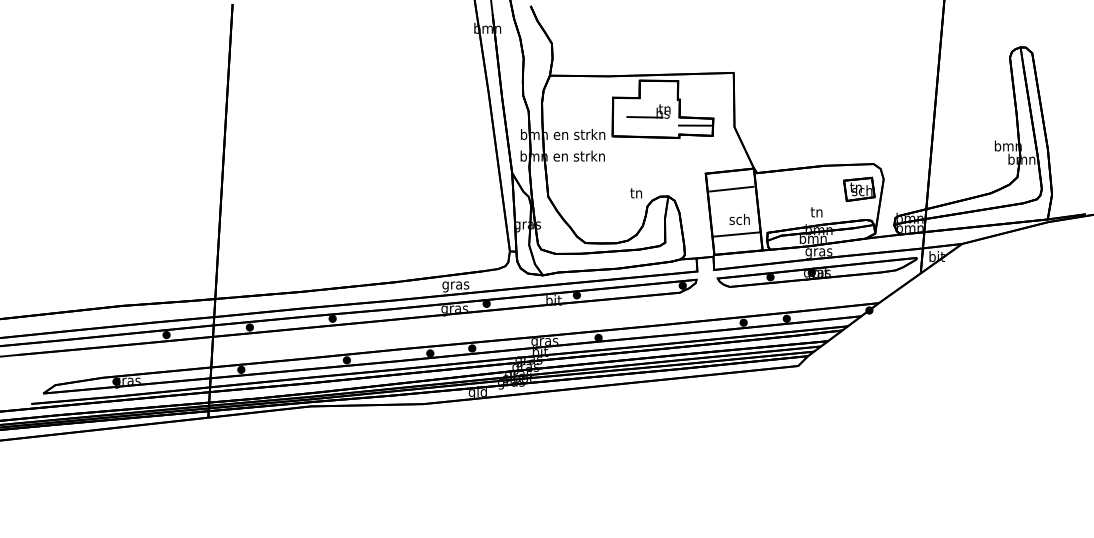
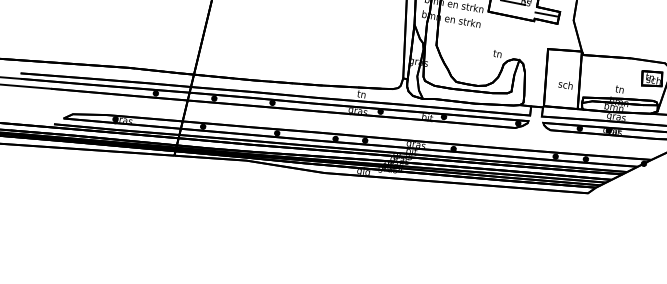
line: (731, 188) -> (563, 62), removed
line: (735, 234) -> (561, 94), removed
text: (455, 285) -> (361, 95), gras -> tn

